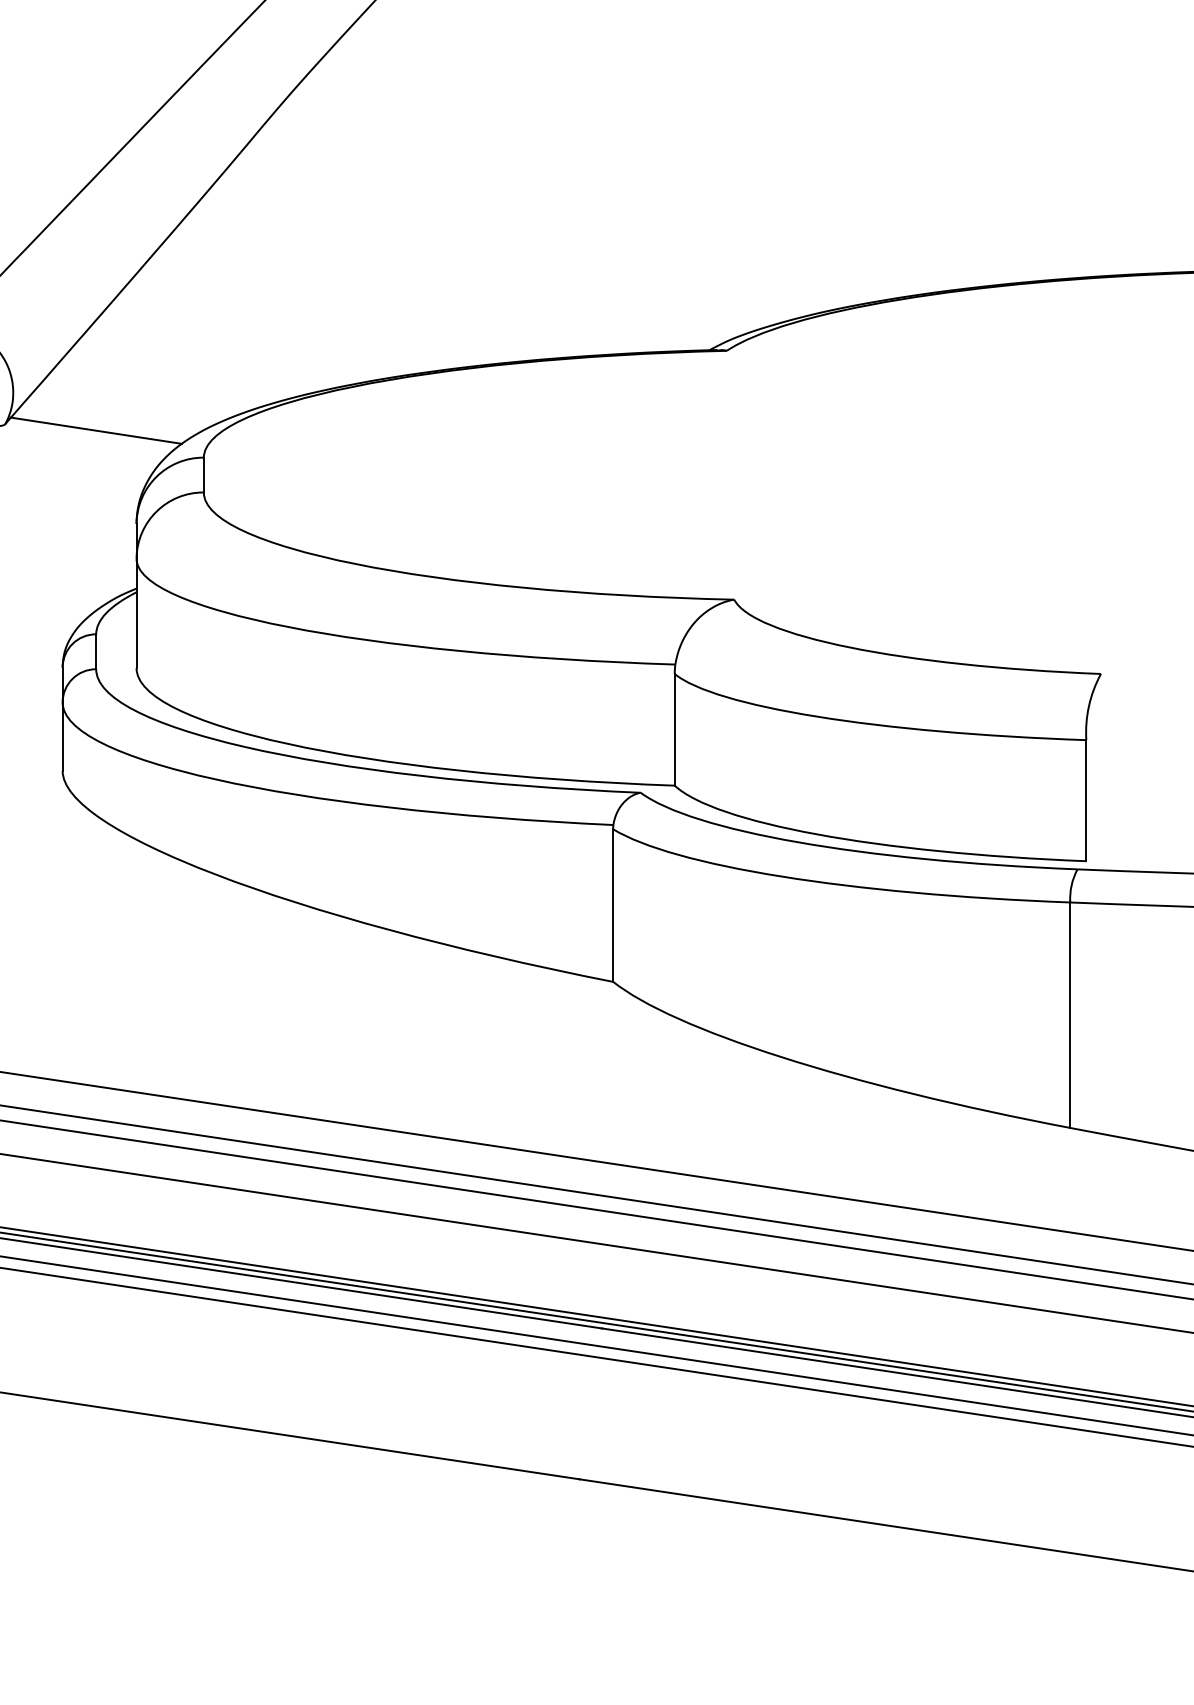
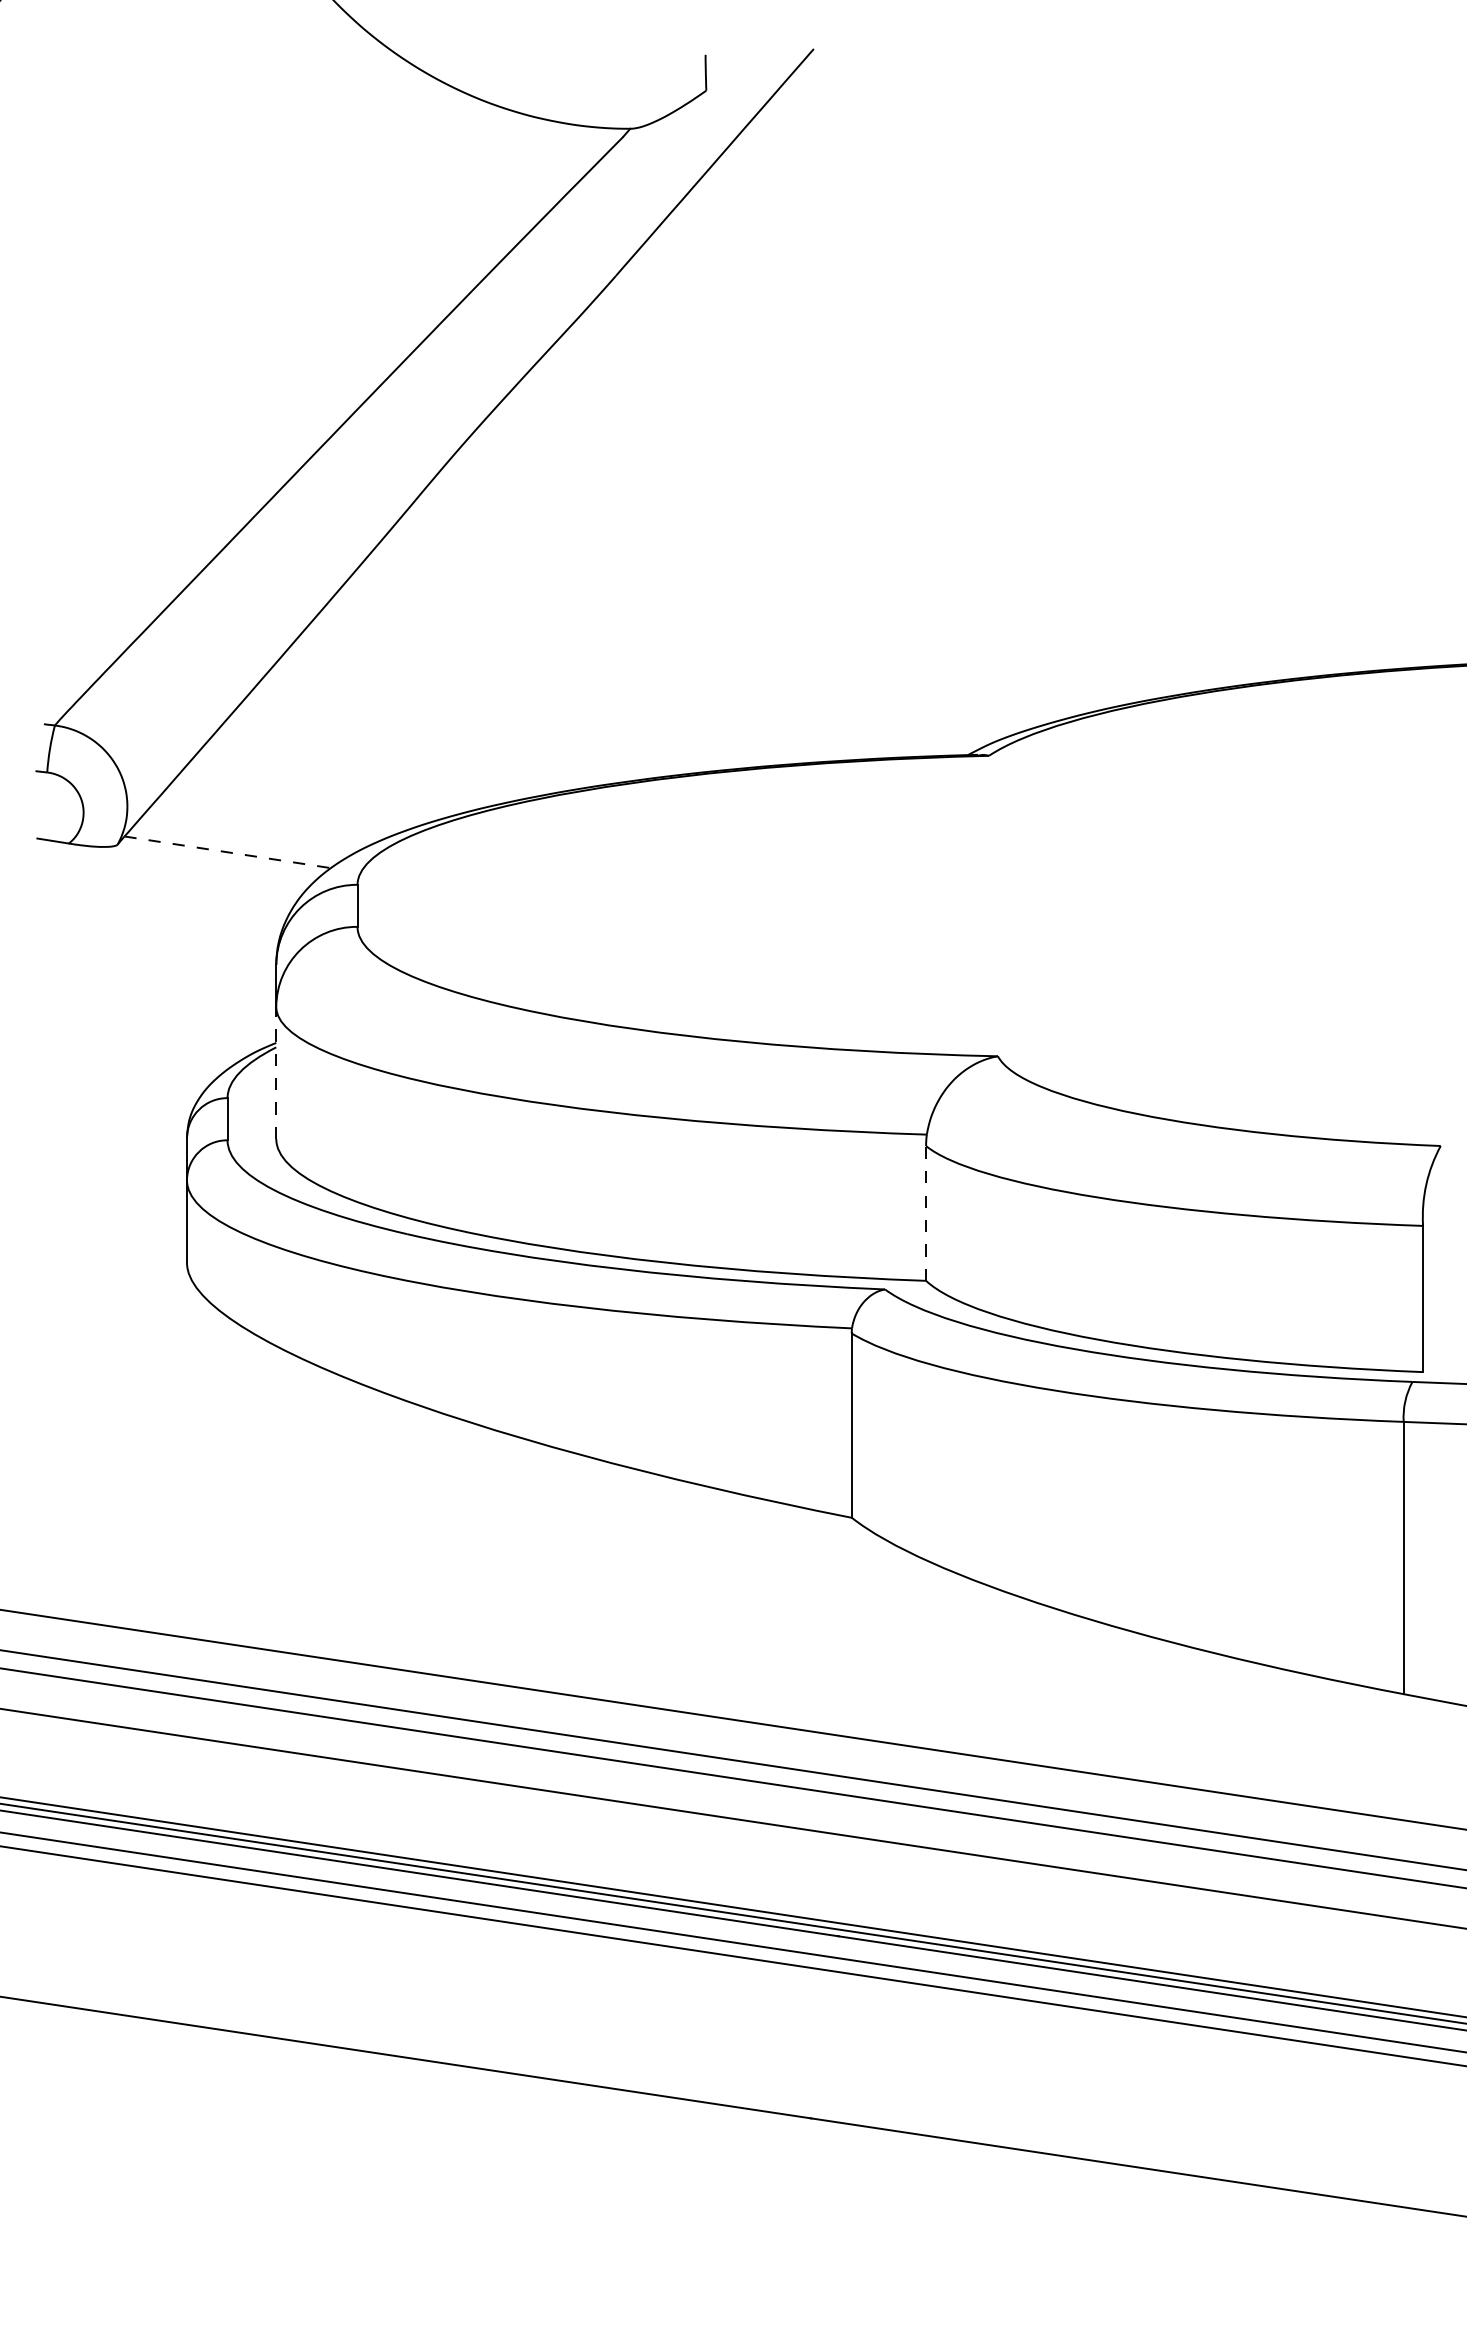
line: (96, 430) -> (228, 852), solid -> dashed
line: (136, 613) -> (276, 1072), solid -> dashed
line: (675, 729) -> (926, 1212), solid -> dashed

